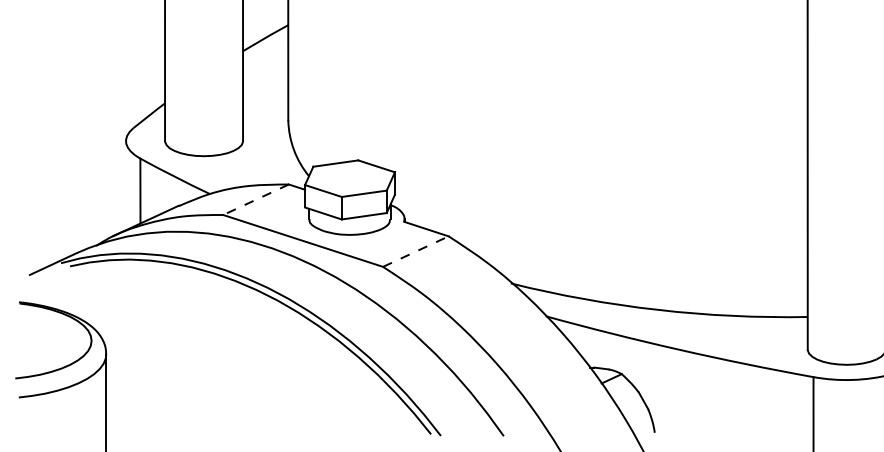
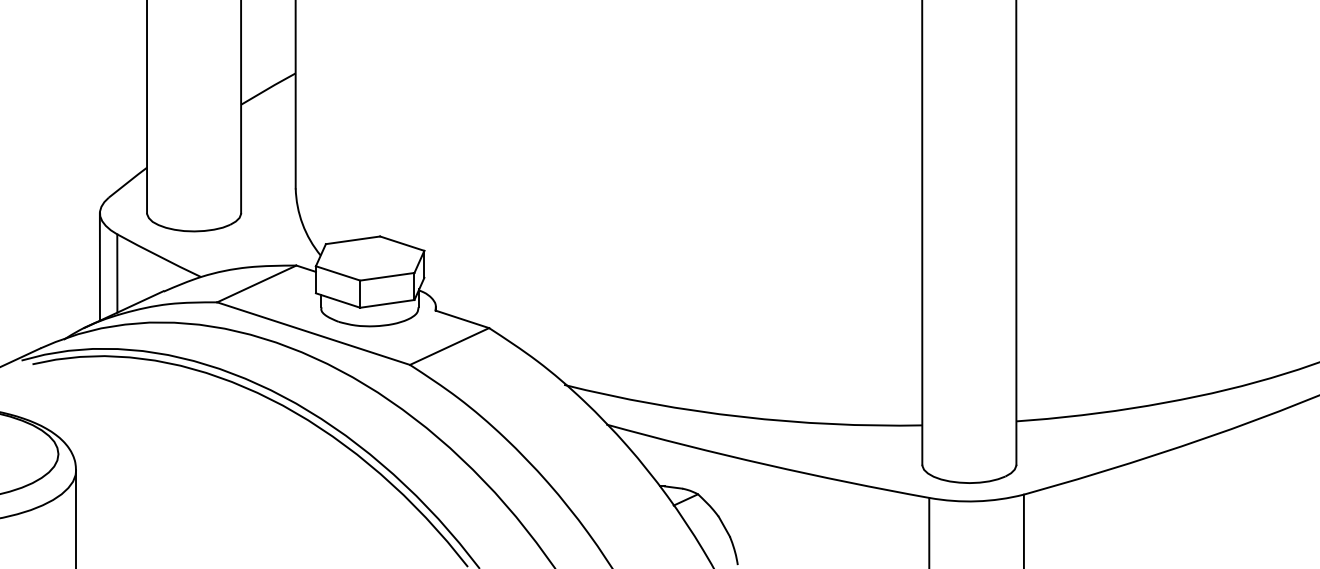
line: (125, 185) -> (99, 266), added
line: (255, 199) -> (256, 283), dashed -> solid
line: (415, 251) -> (449, 346), dashed -> solid

